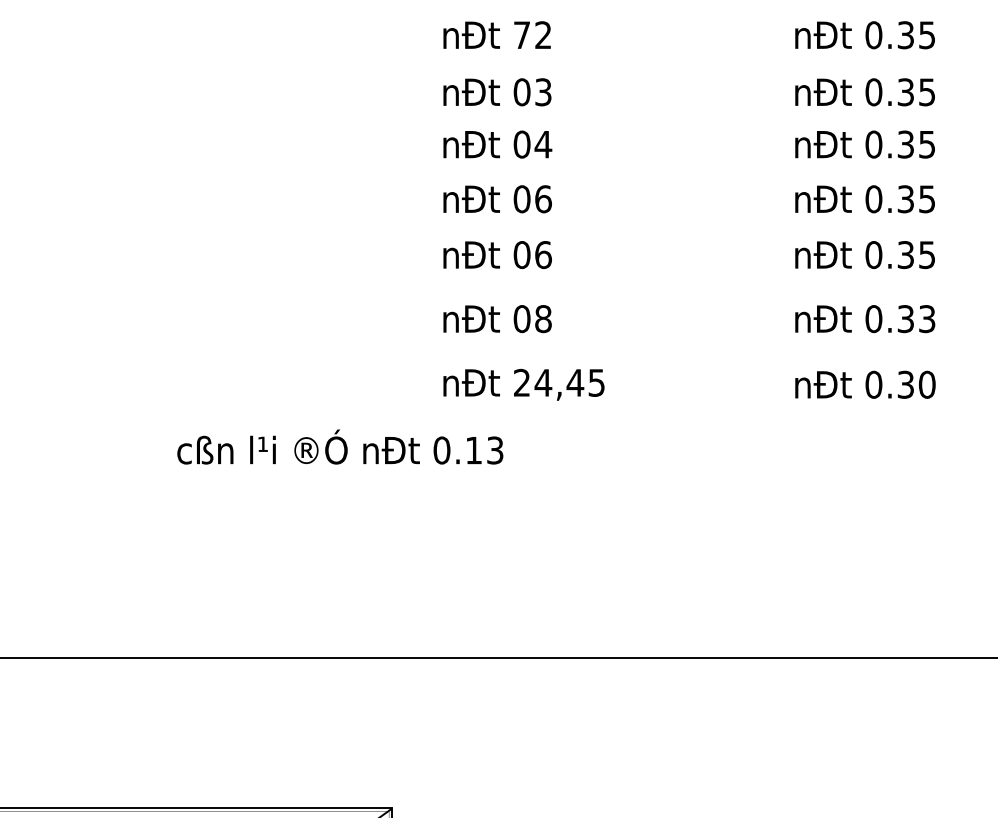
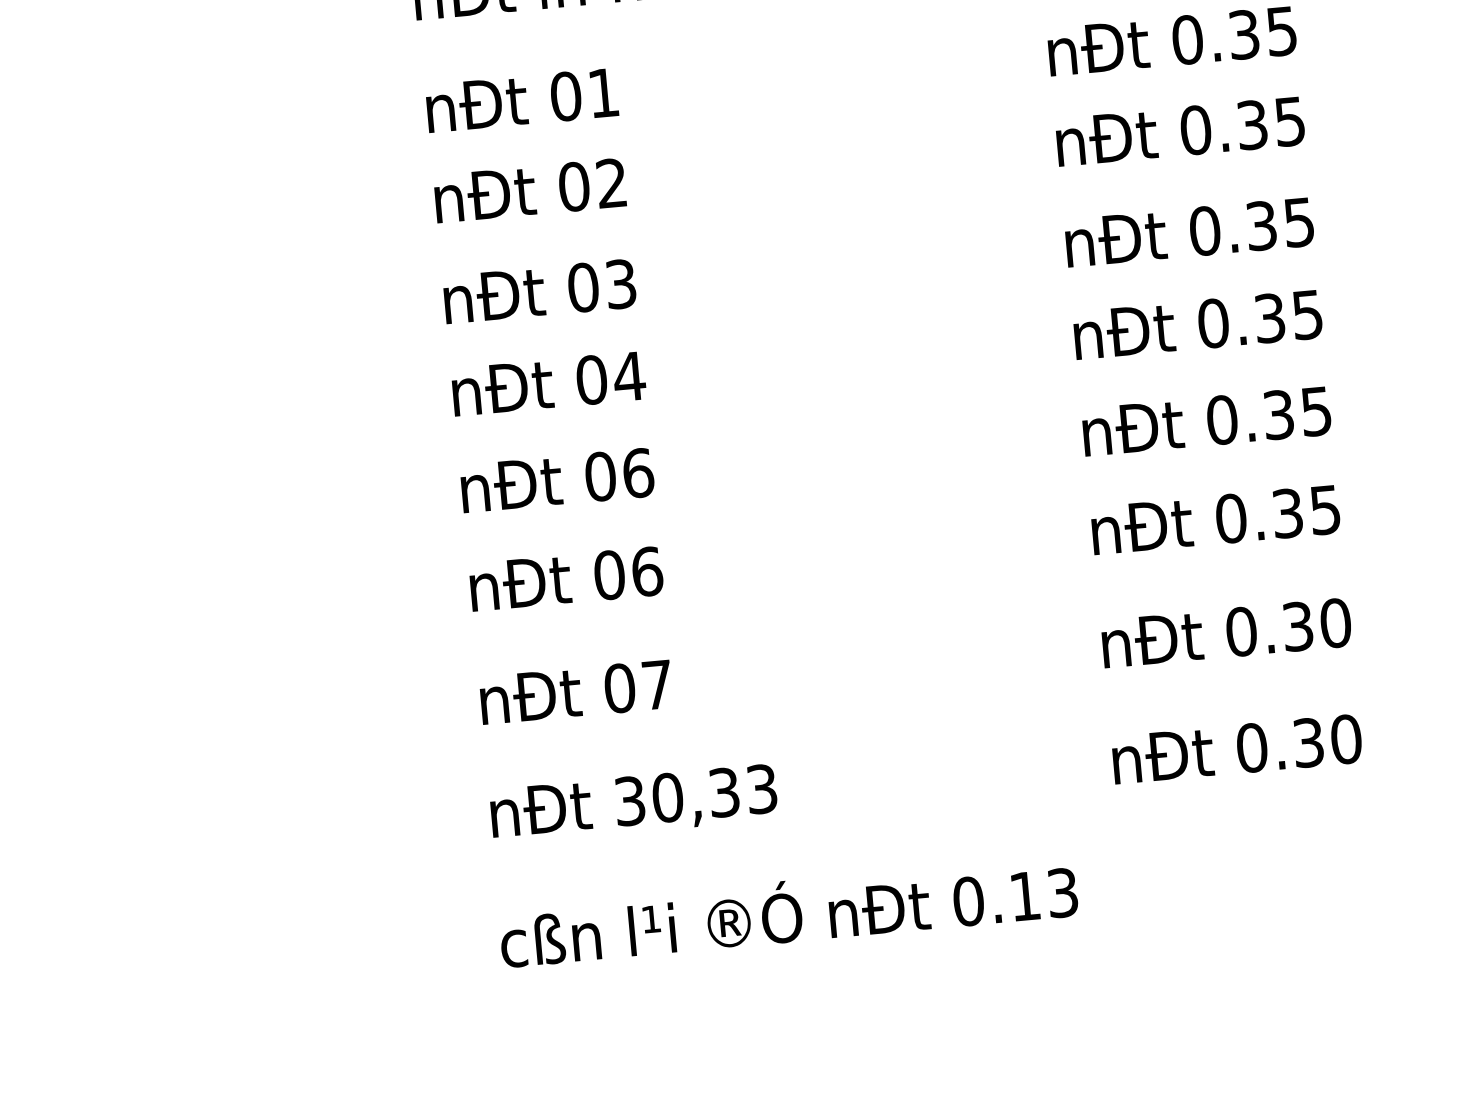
text: (521, 35) -> (573, 187), 72 -> 02
text: (543, 319) -> (657, 685), 08 -> 07
text: (926, 319) -> (1334, 624), 0.33 -> 0.30
text: (559, 382) -> (696, 794), 24,45 -> 30,33
text: (340, 446) -> (788, 910), moved

